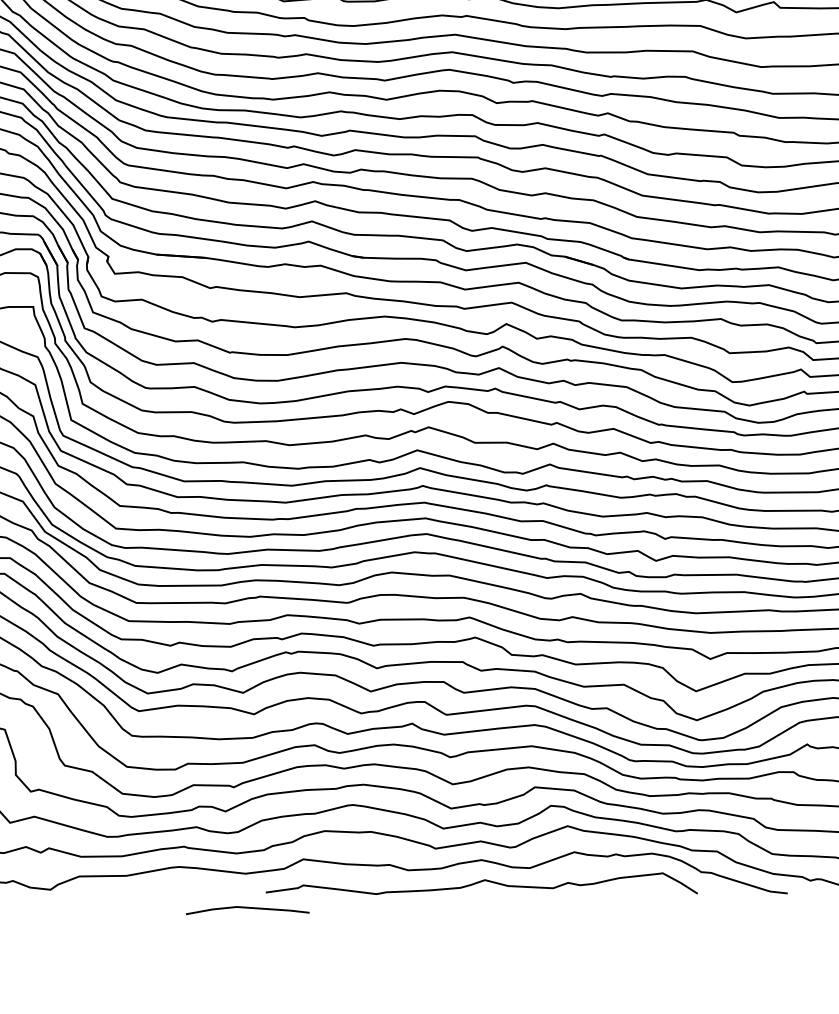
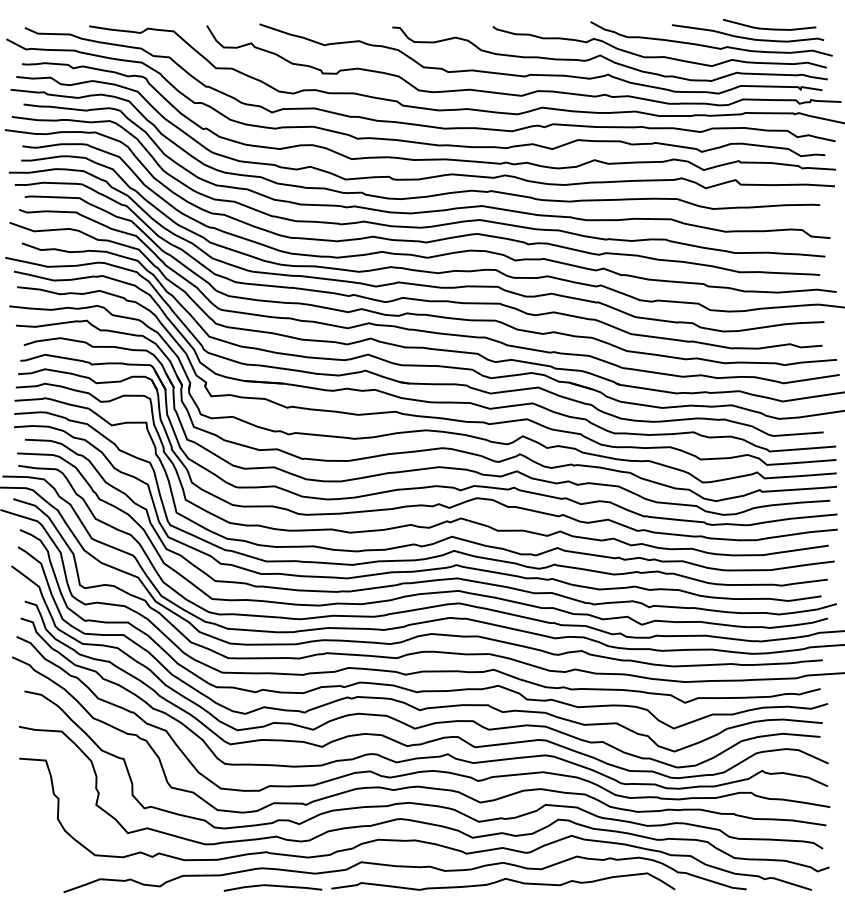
line: (247, 908) -> (272, 886), moved

